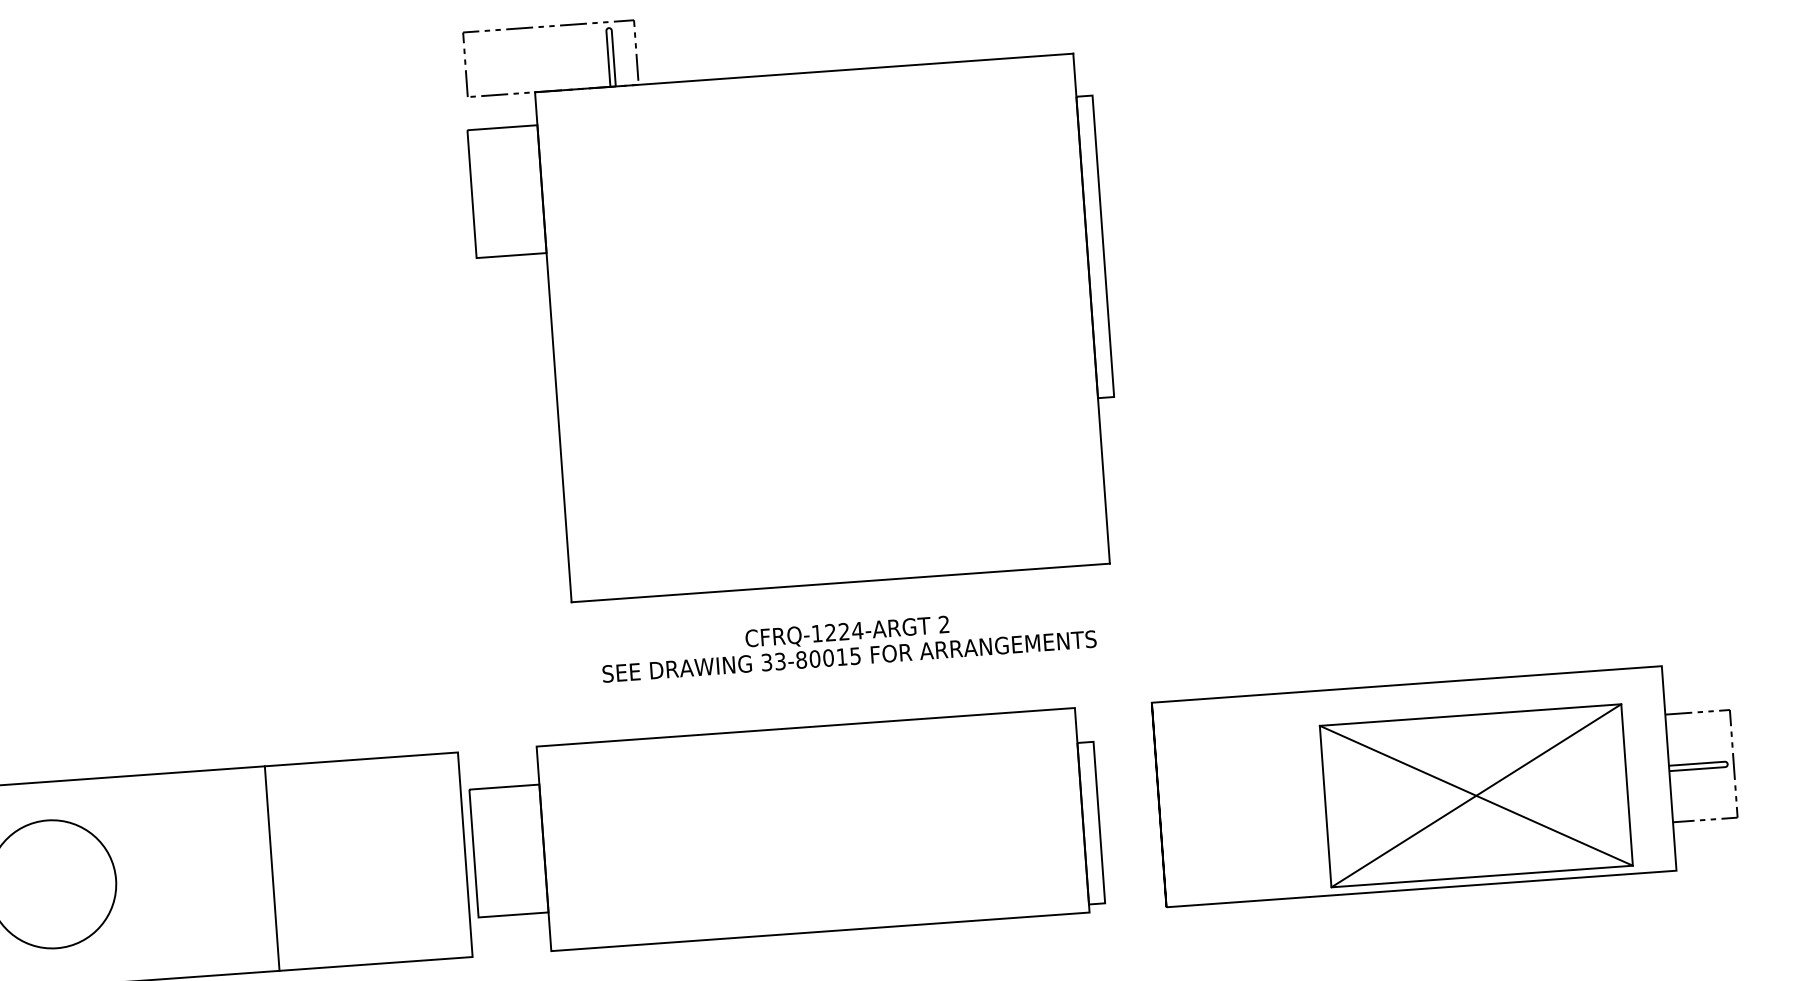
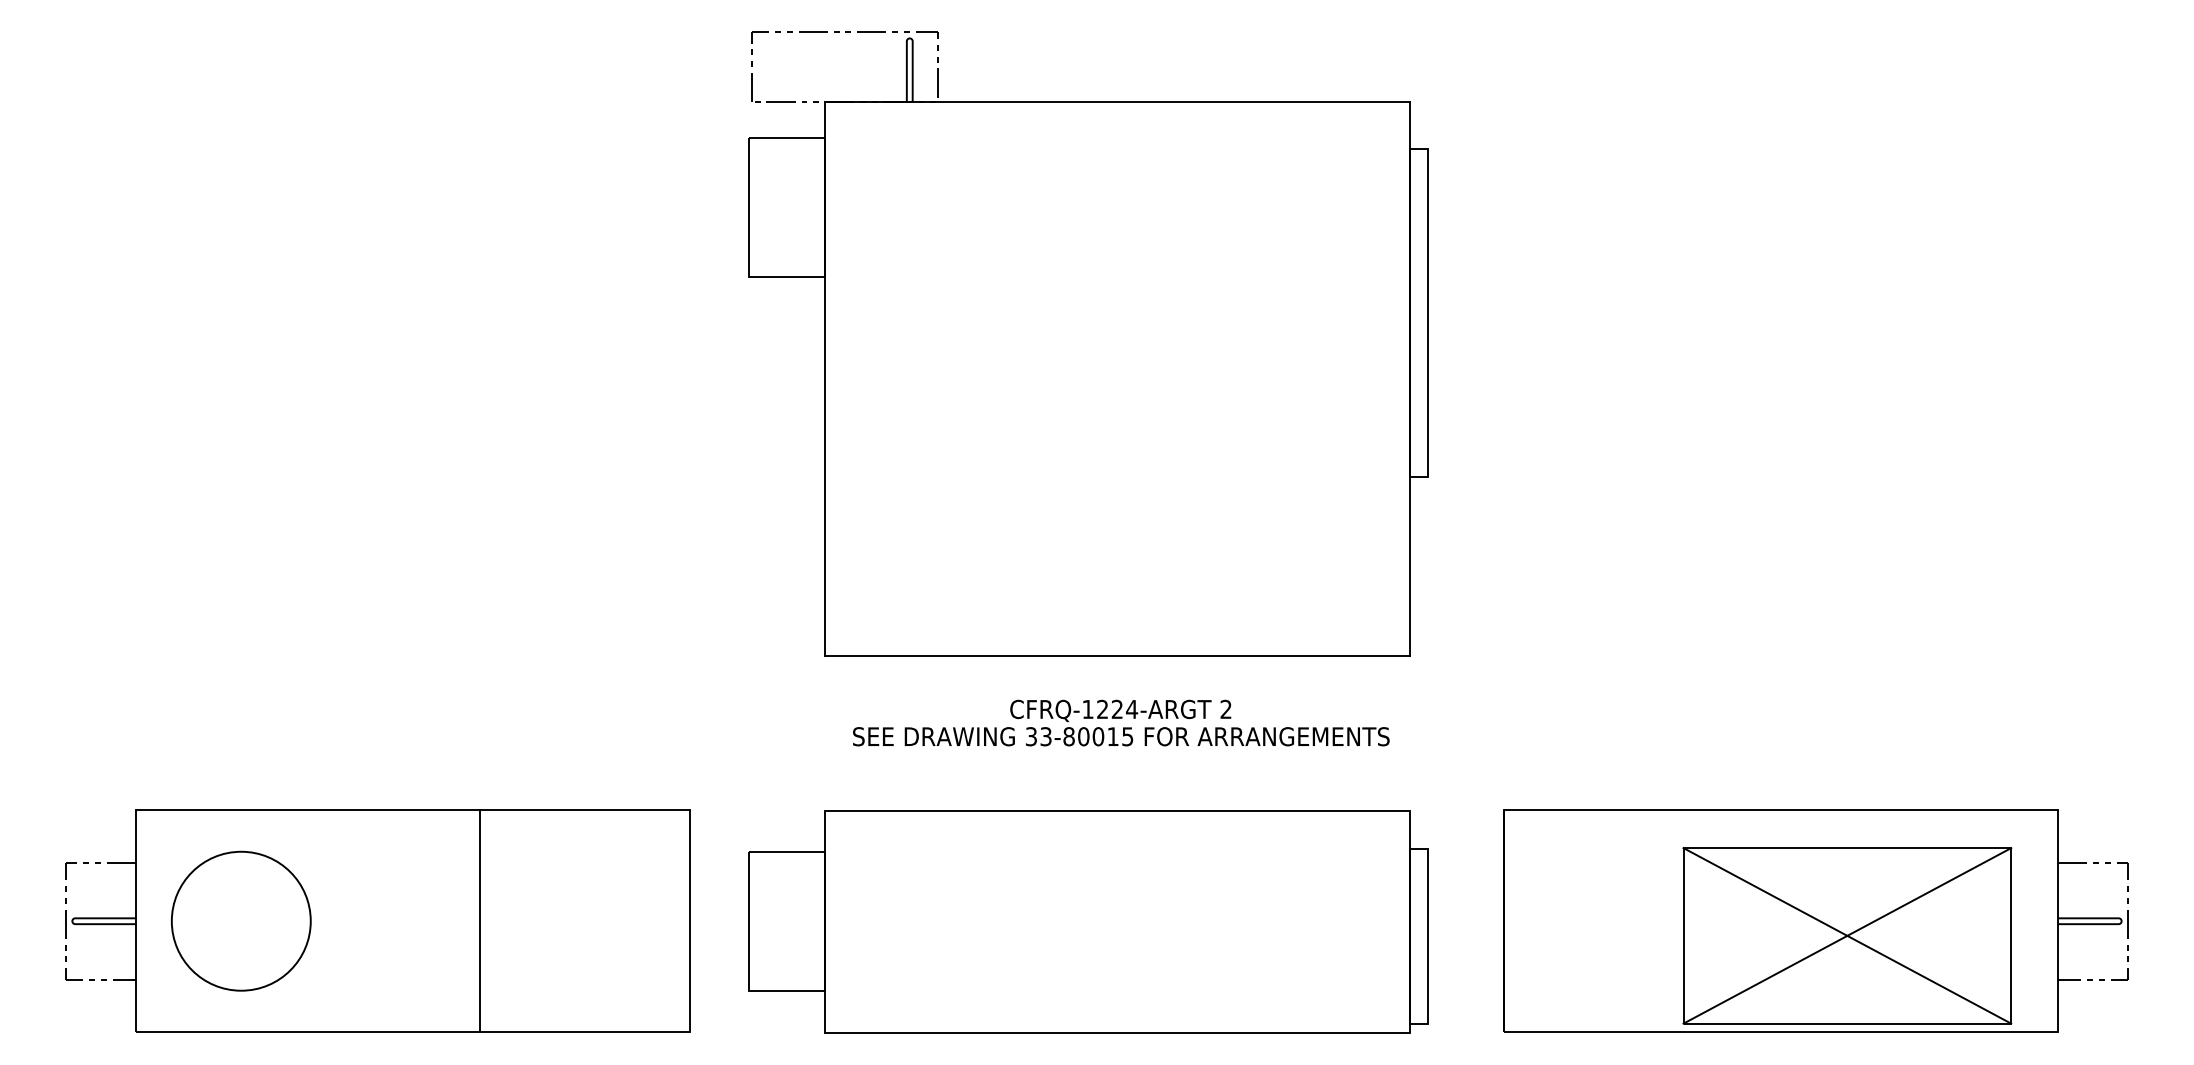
part: (1446, 783) -> (1815, 920), moved
part: (786, 831) -> (1088, 921), moved

